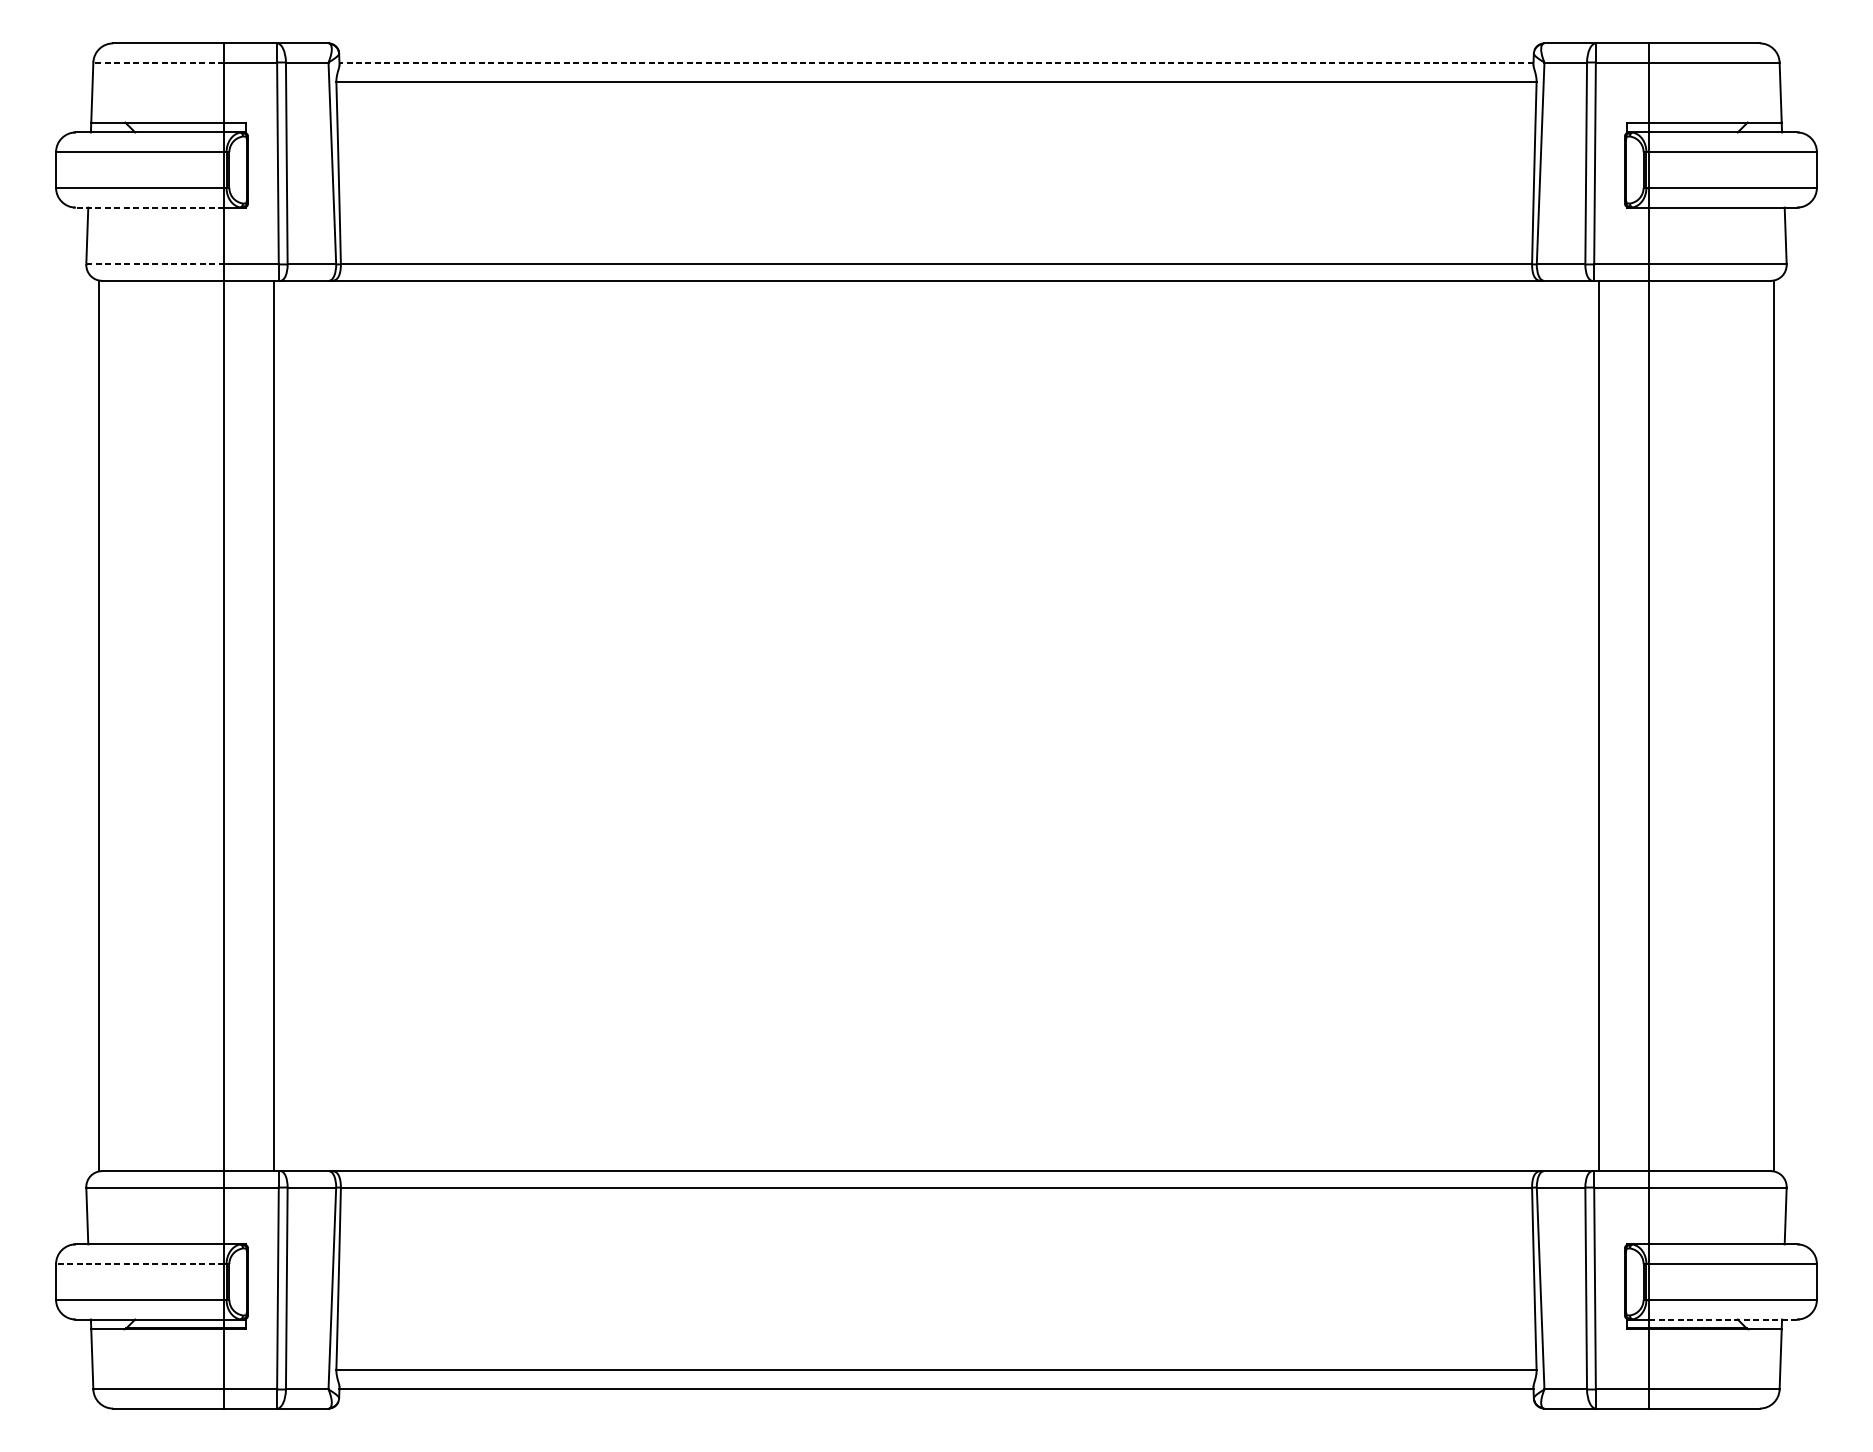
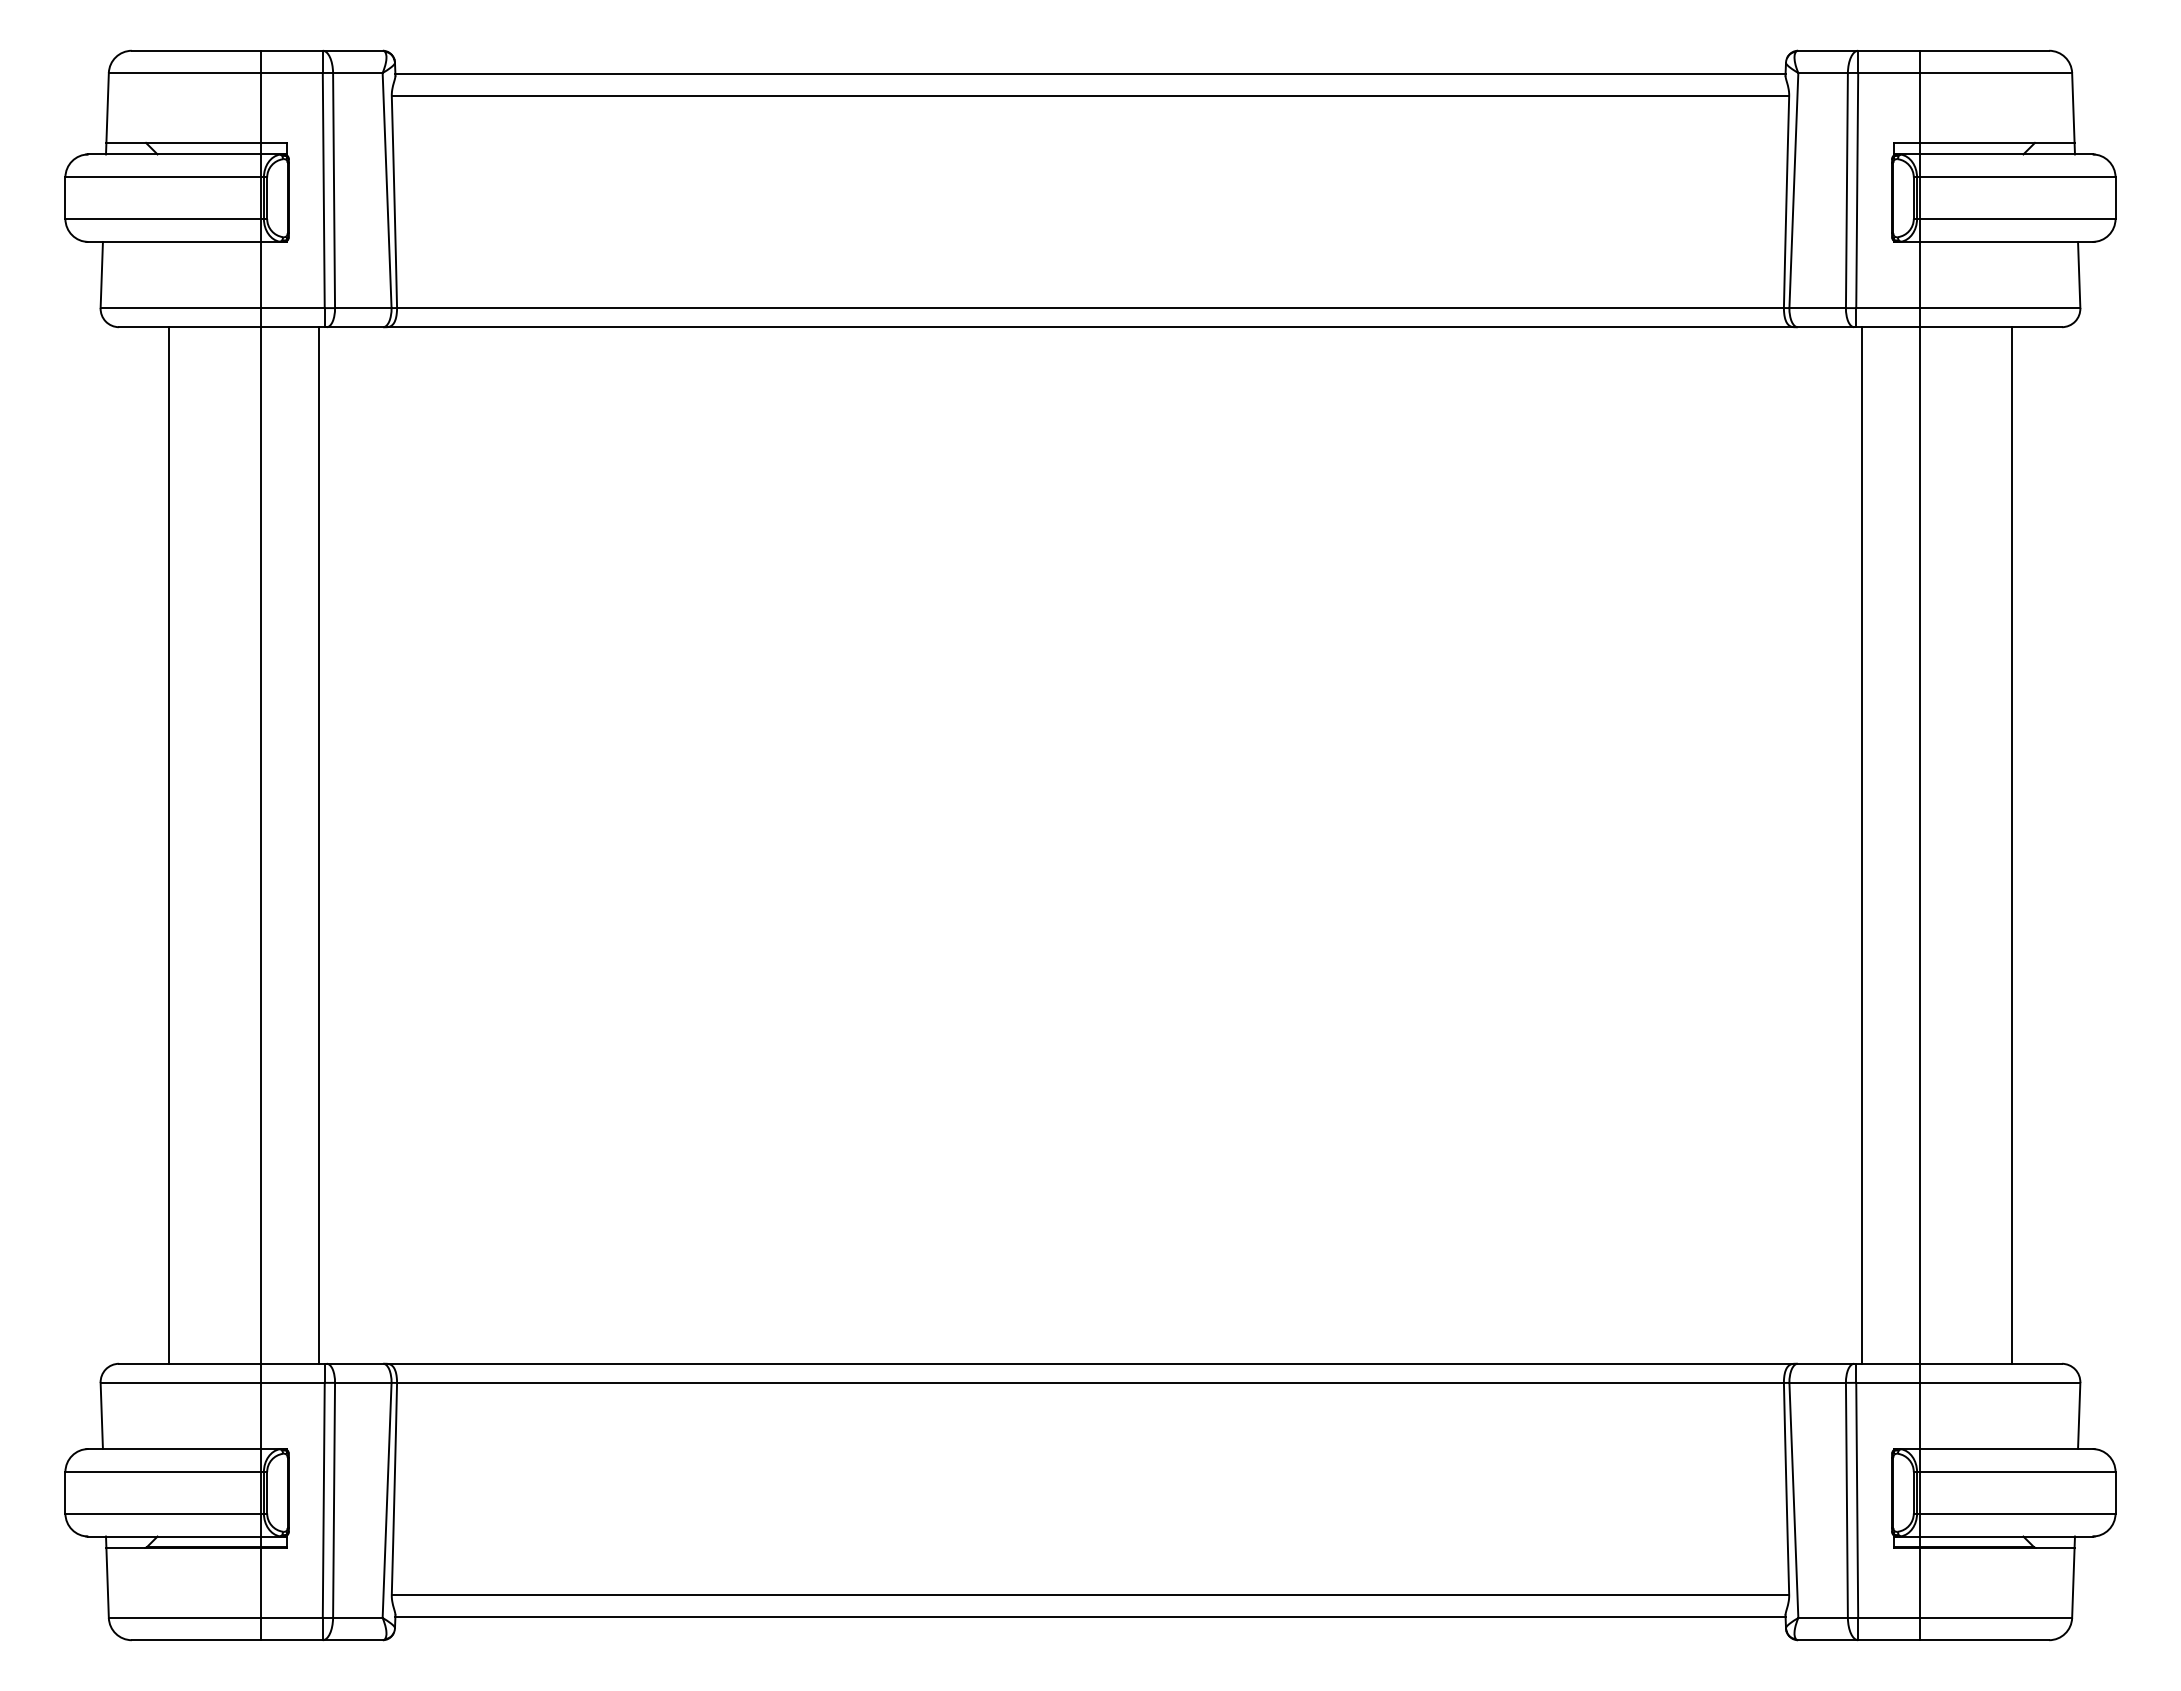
line: (158, 62) -> (184, 73), dashed -> solid
line: (935, 62) -> (1089, 73), dashed -> solid
line: (149, 207) -> (174, 241), dashed -> solid
line: (155, 264) -> (181, 308), dashed -> solid
line: (99, 726) -> (169, 845), moved
line: (1773, 726) -> (2011, 845), moved
line: (140, 1264) -> (163, 1472), dashed -> solid
line: (1722, 1319) -> (2005, 1536), dashed -> solid

